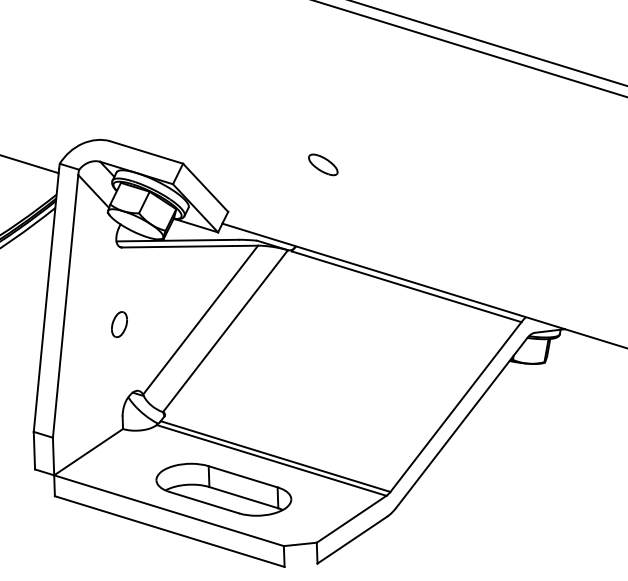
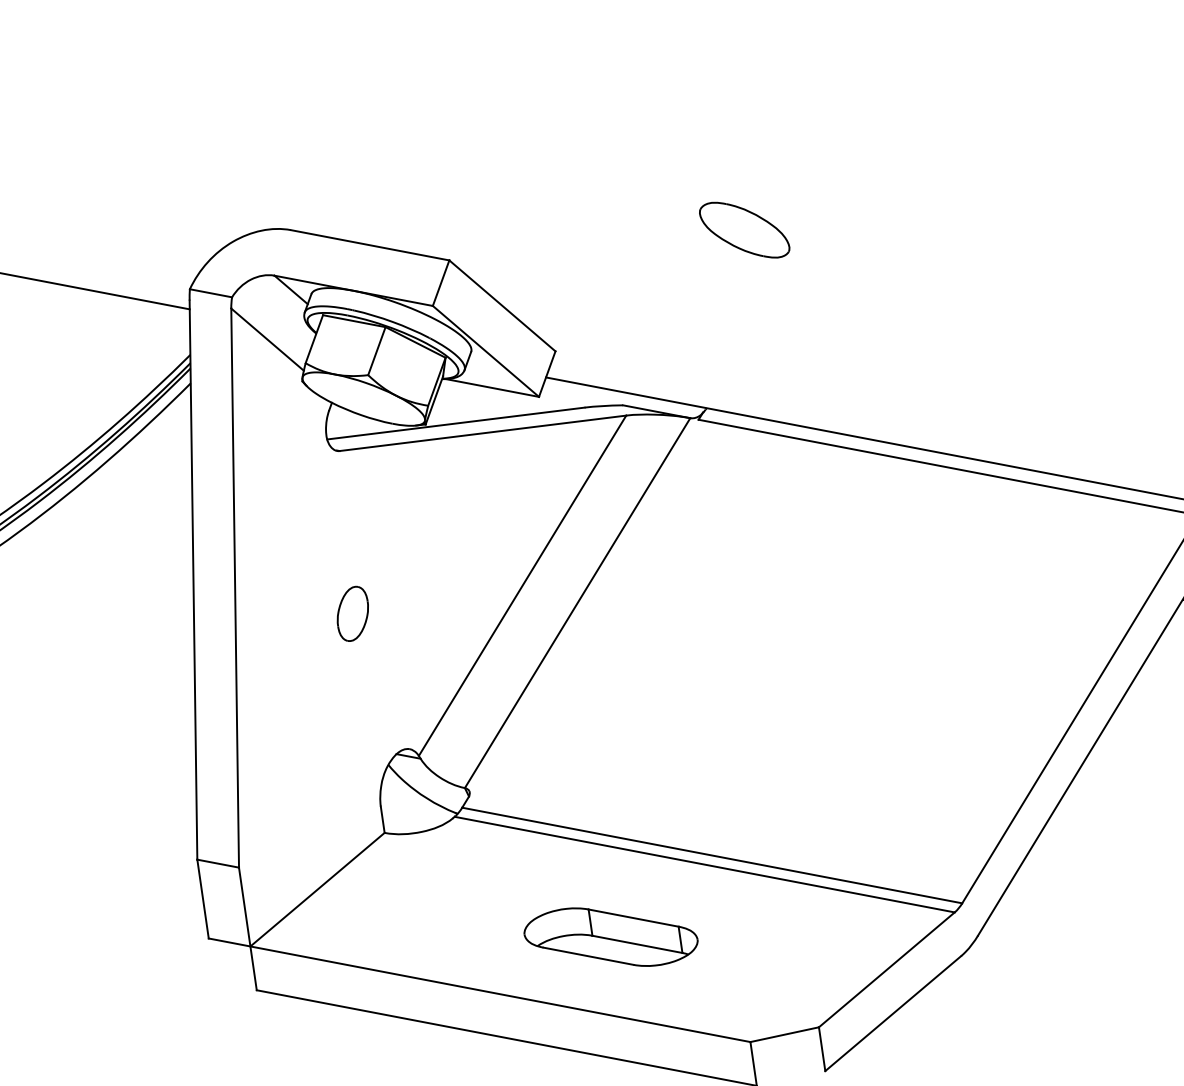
part: (323, 164) -> (745, 229), size x1.4
part: (223, 489) -> (610, 936), size x0.6

